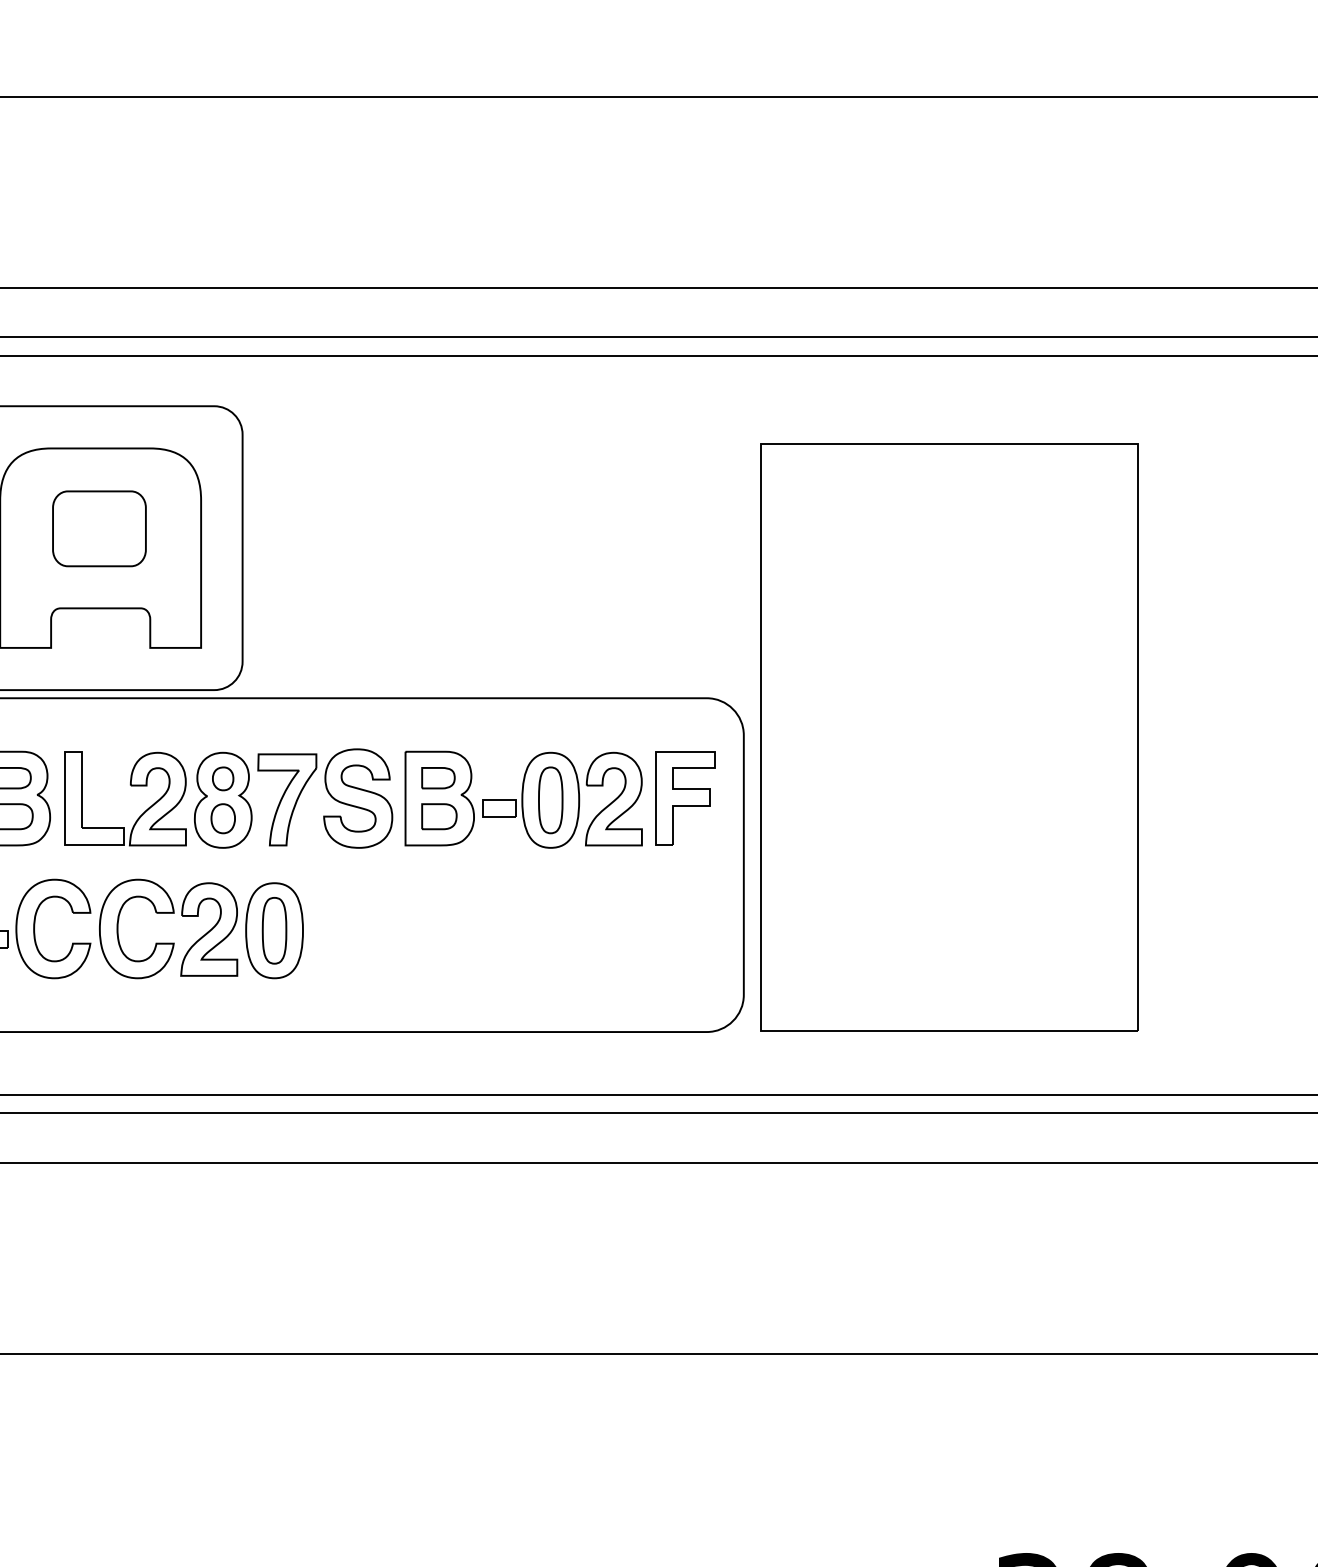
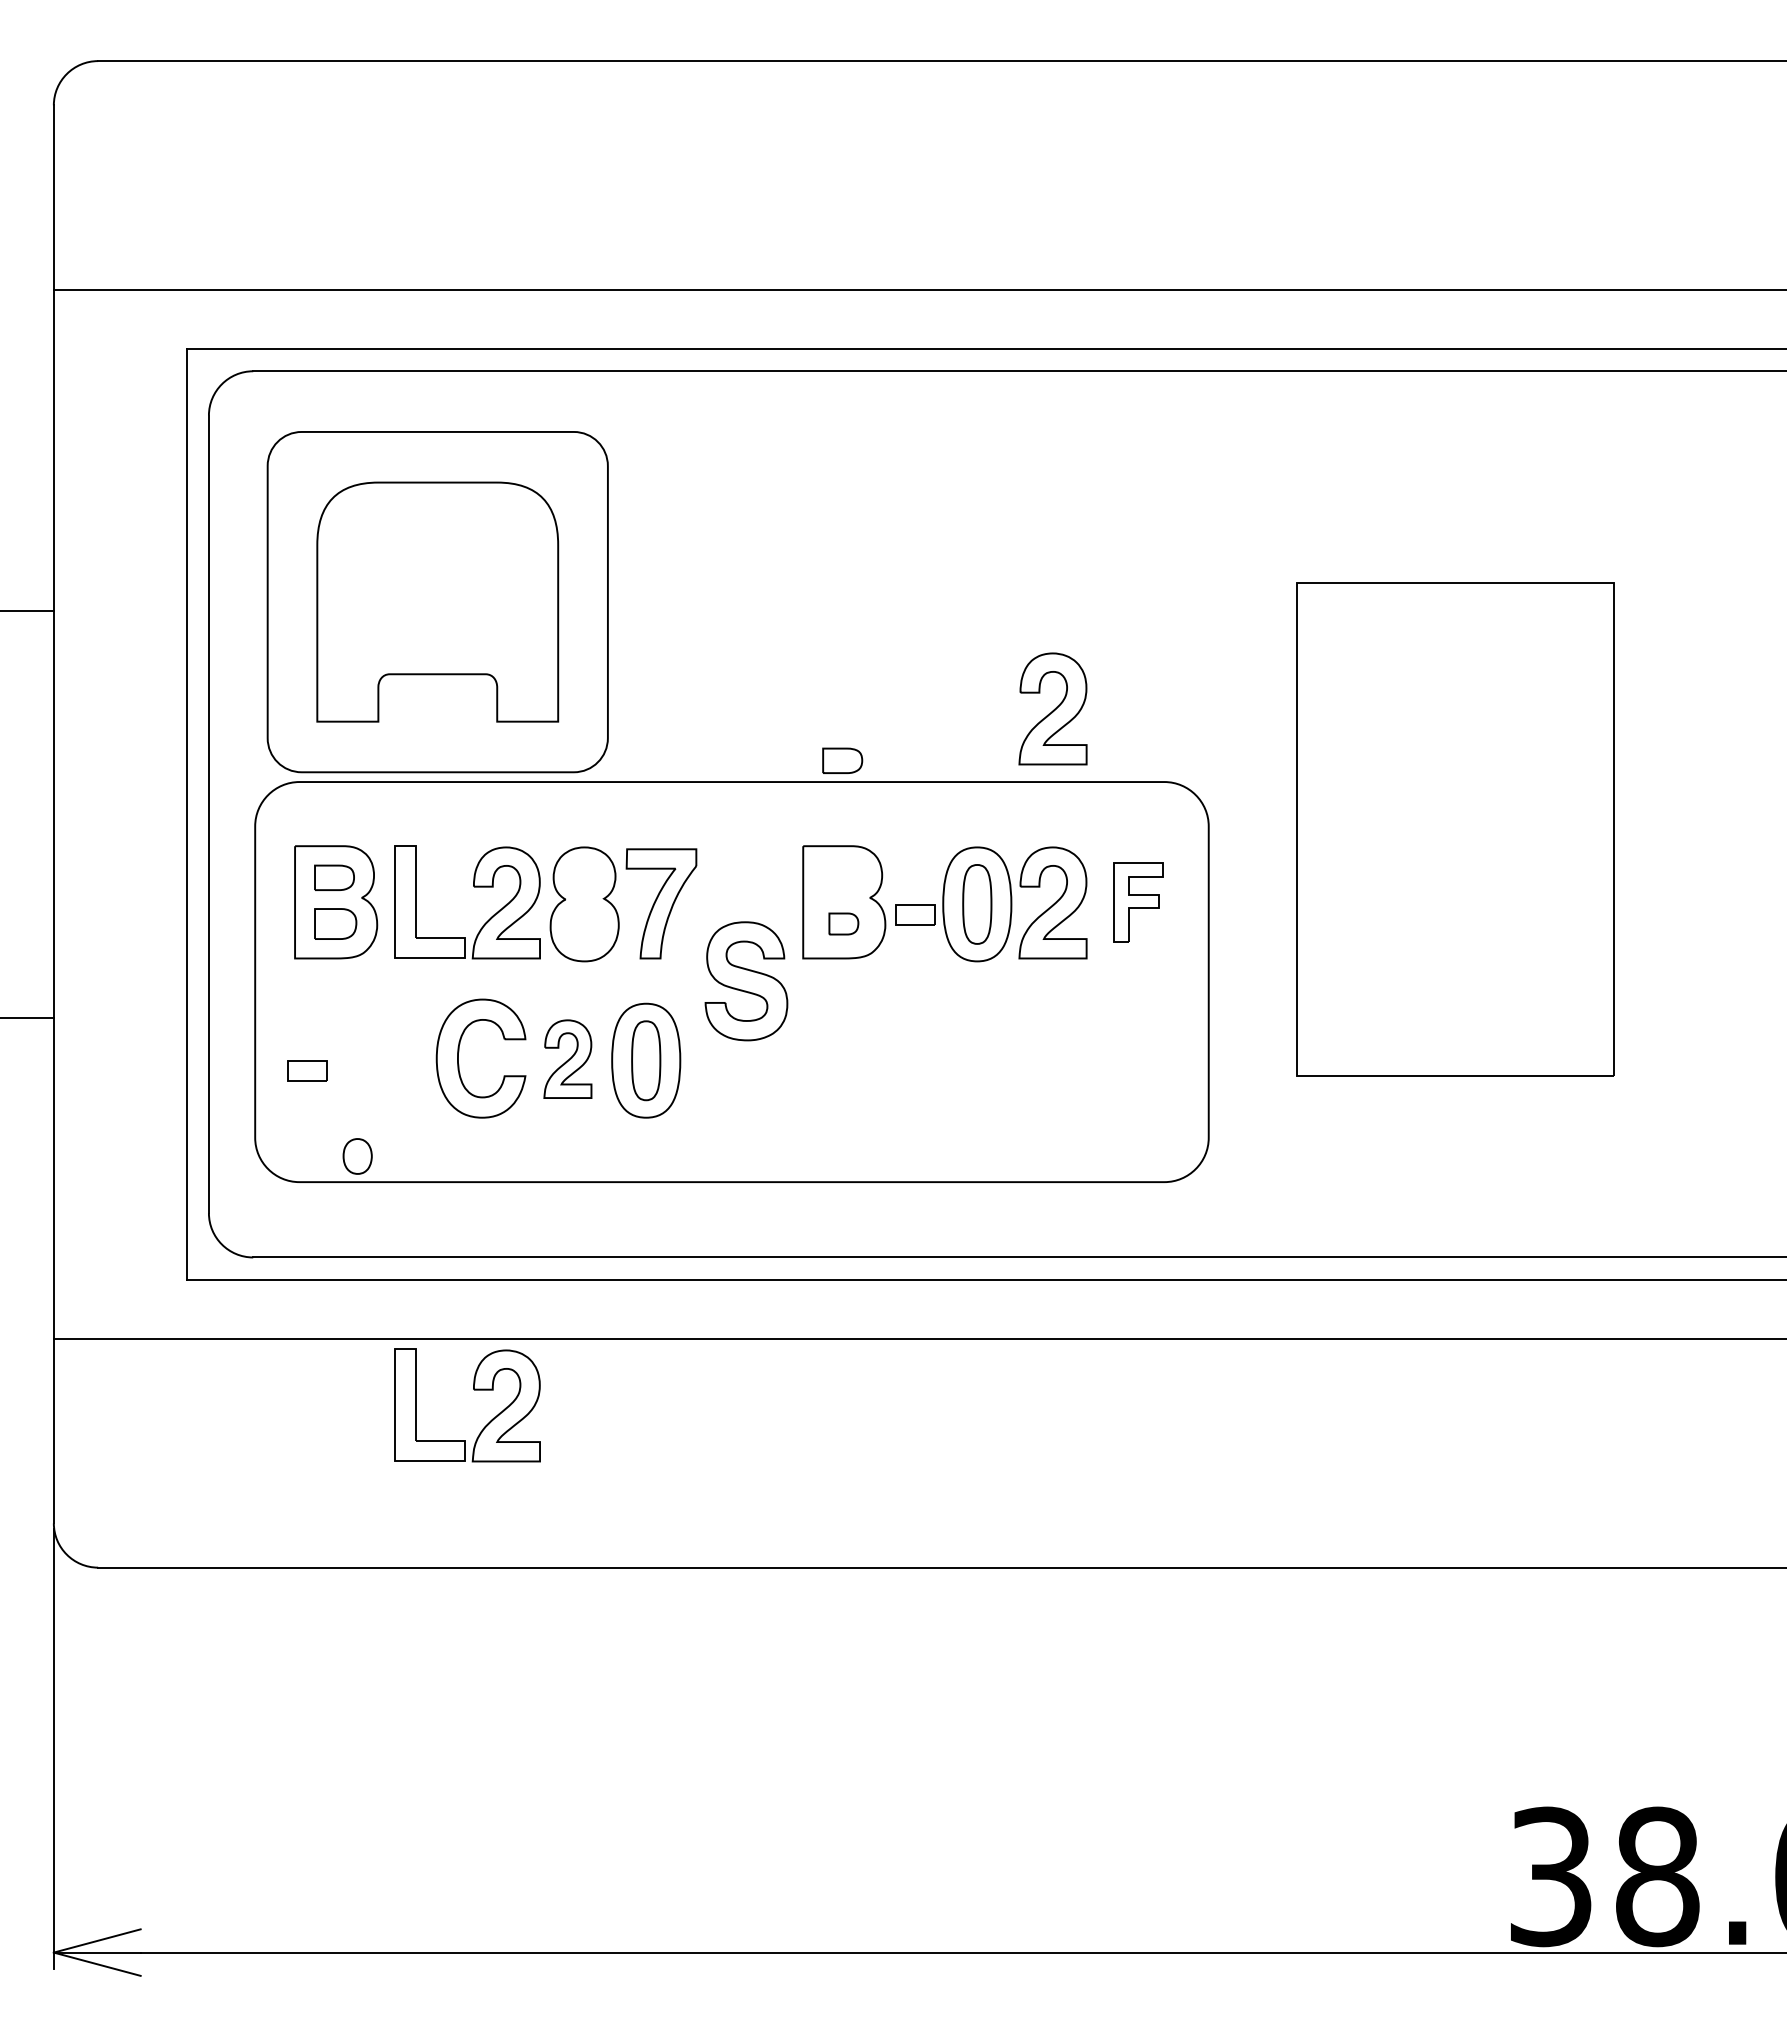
part: (98, 528) -> (435, 578), removed
part: (613, 636) -> (1052, 708), added
part: (949, 737) -> (1455, 829), size x0.7
part: (438, 777) -> (842, 760), moved
part: (223, 778) -> (584, 878), removed
part: (685, 797) -> (1138, 901), size x0.7
part: (358, 798) -> (746, 981), moved
part: (439, 816) -> (843, 923), size x0.7
part: (223, 818) -> (357, 1156), moved
part: (35, 923) -> (359, 1052), removed
part: (208, 928) -> (567, 1058), size x0.7
part: (131, 1205) -> (474, 1390), added

